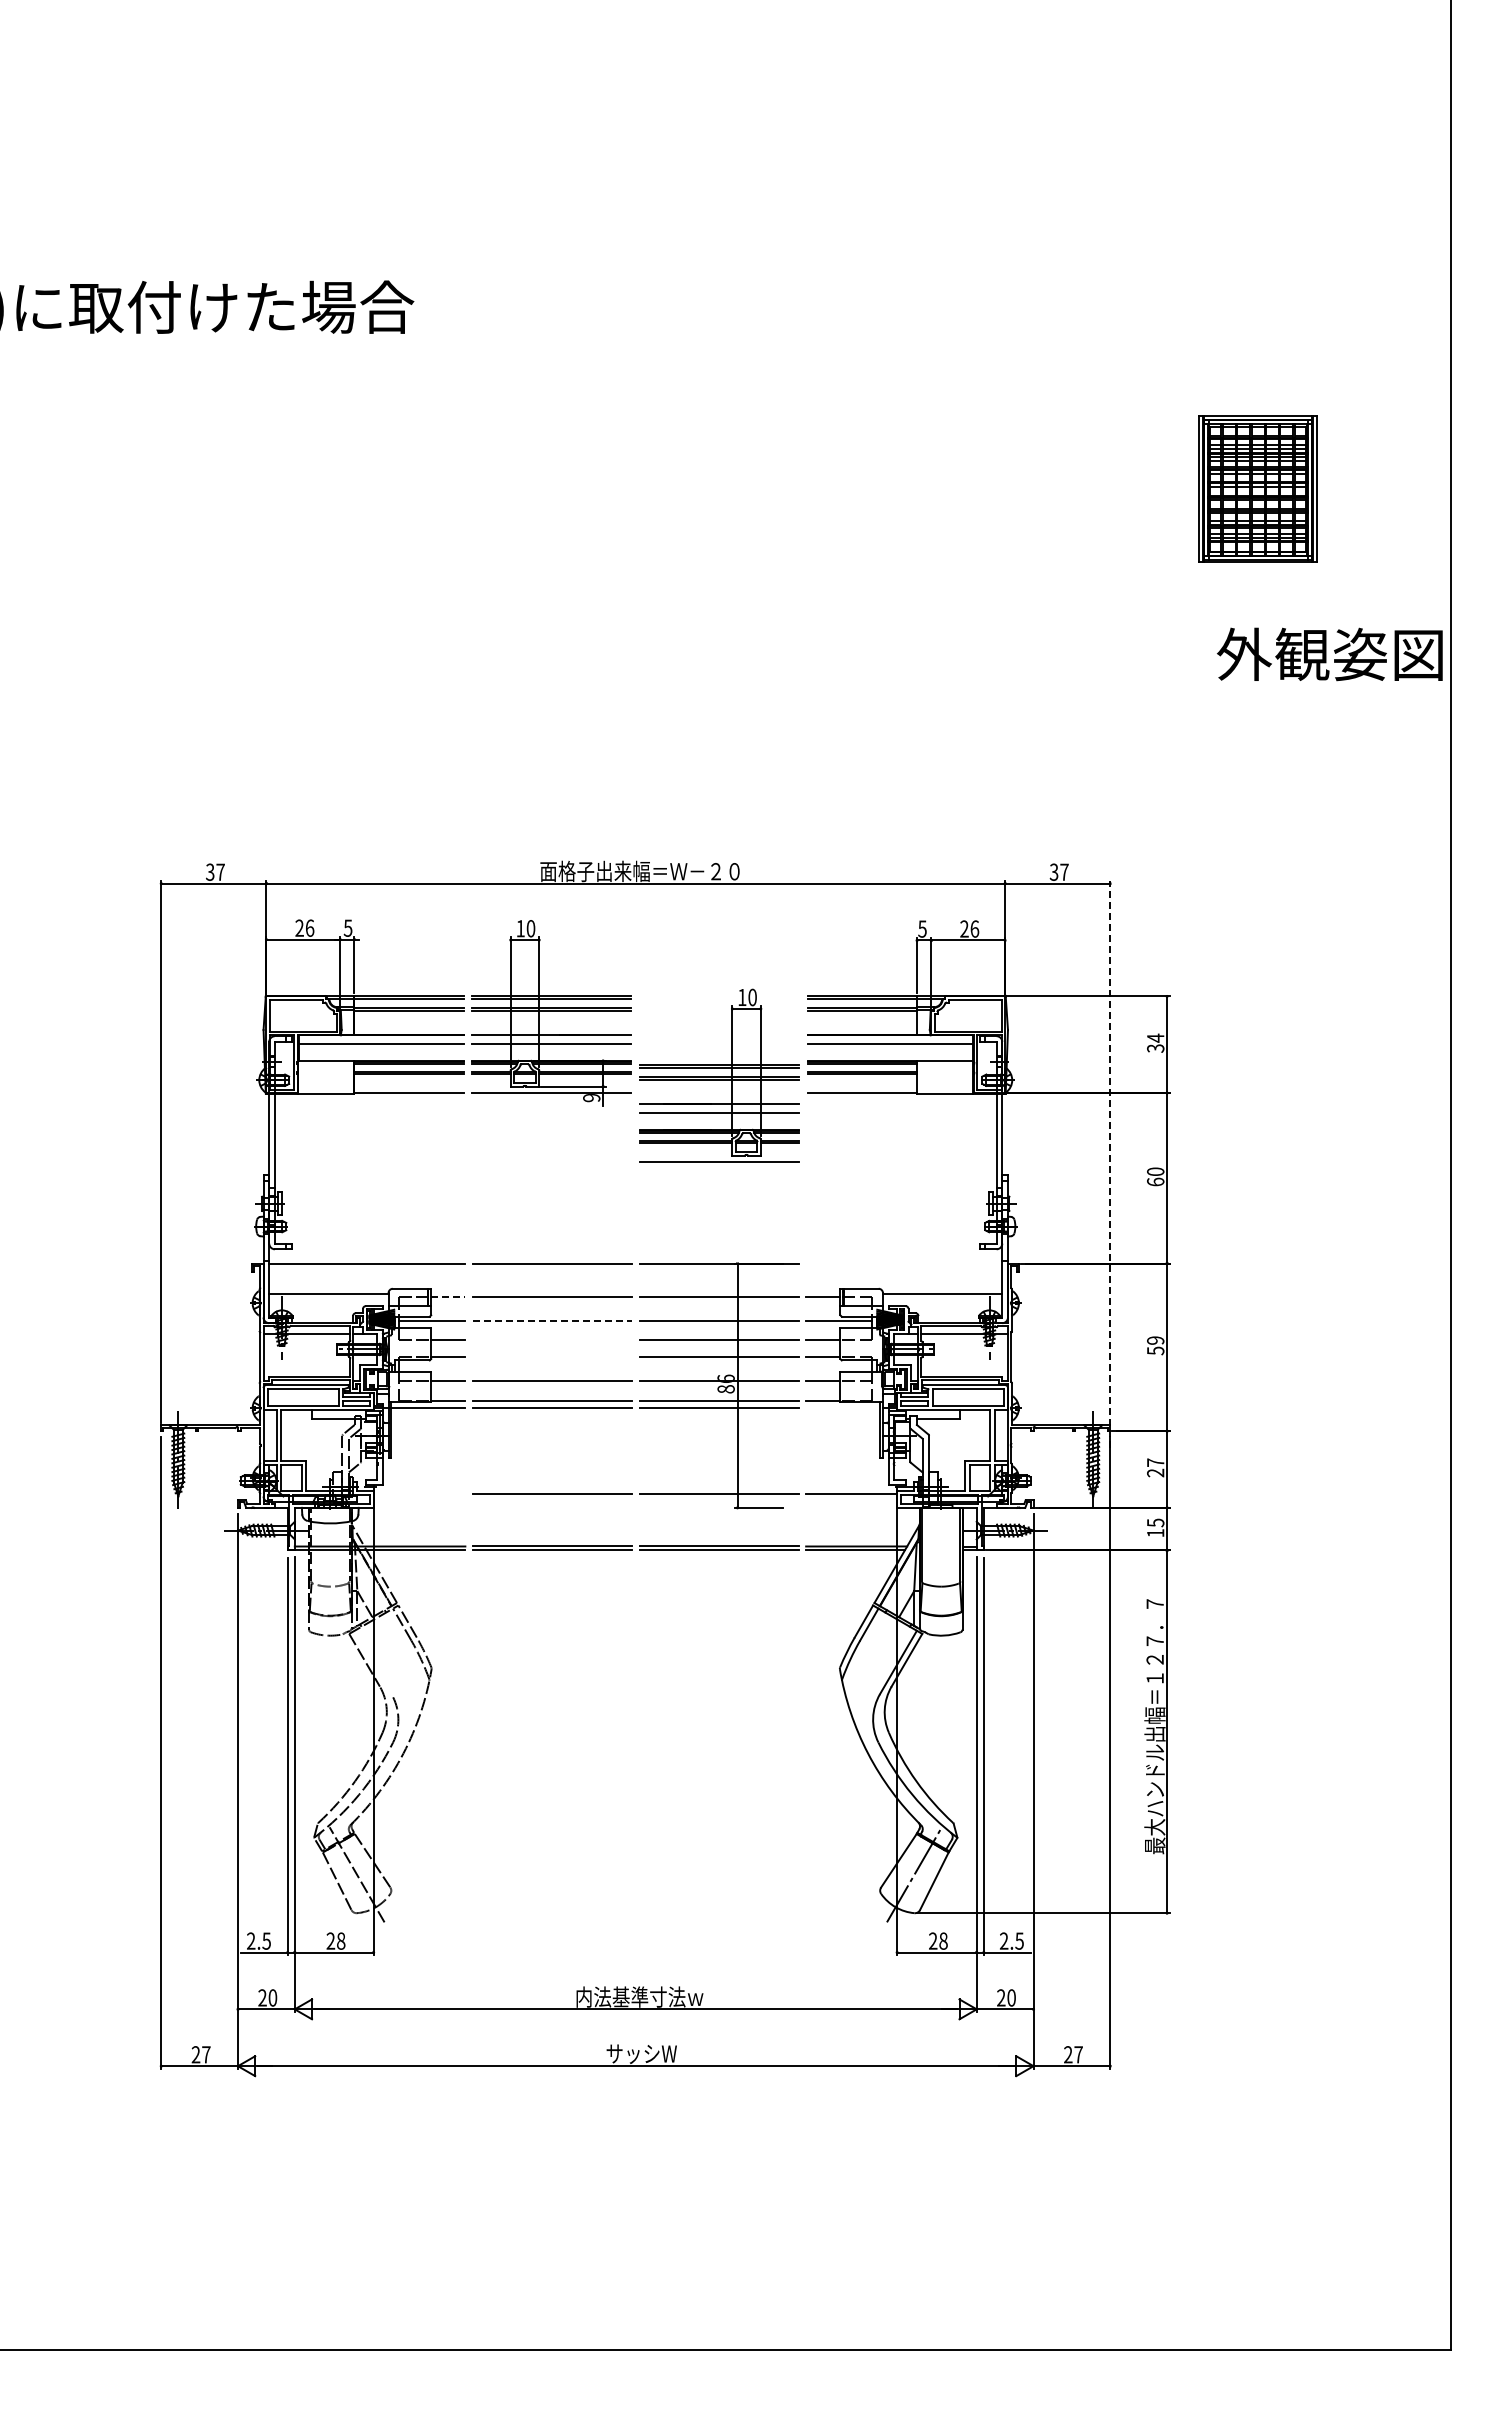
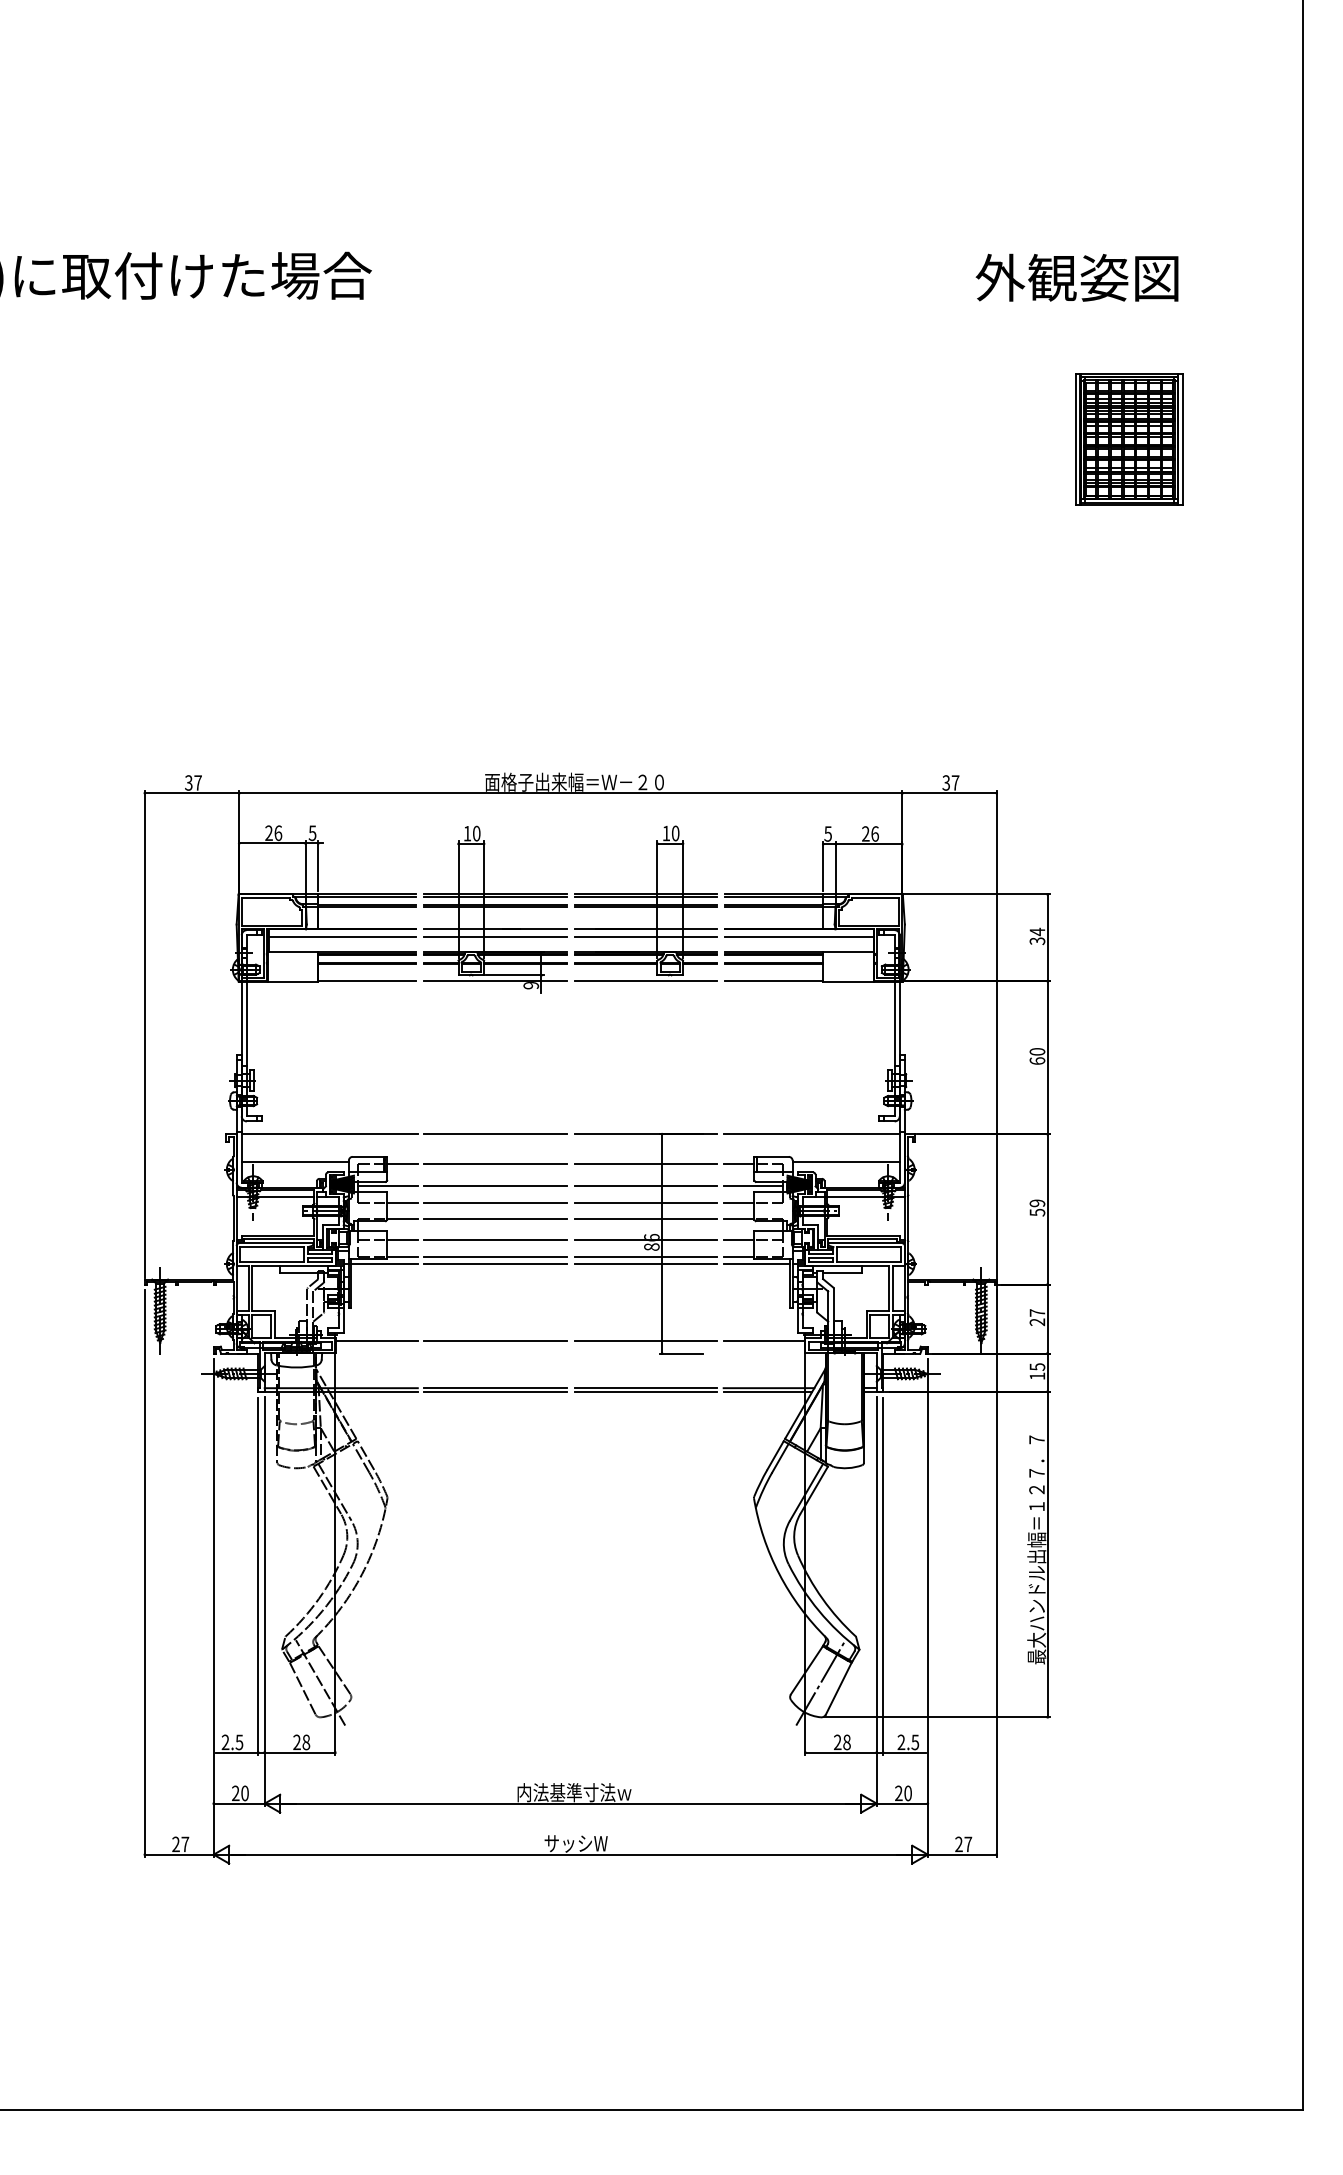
text: (1329, 654) -> (1076, 277), moved
part: (719, 1075) -> (645, 903), moved
line: (1110, 1163) -> (996, 1044), dashed -> solid
line: (904, 1263) -> (811, 1134), added
line: (448, 1297) -> (402, 1164), dashed -> solid
line: (552, 1320) -> (496, 1185), dashed -> solid
line: (551, 1340) -> (495, 1203), added
line: (551, 1357) -> (495, 1218), added
line: (843, 1408) -> (757, 1264), added
line: (419, 1493) -> (376, 1340), added
line: (372, 1662) -> (334, 1492), added

